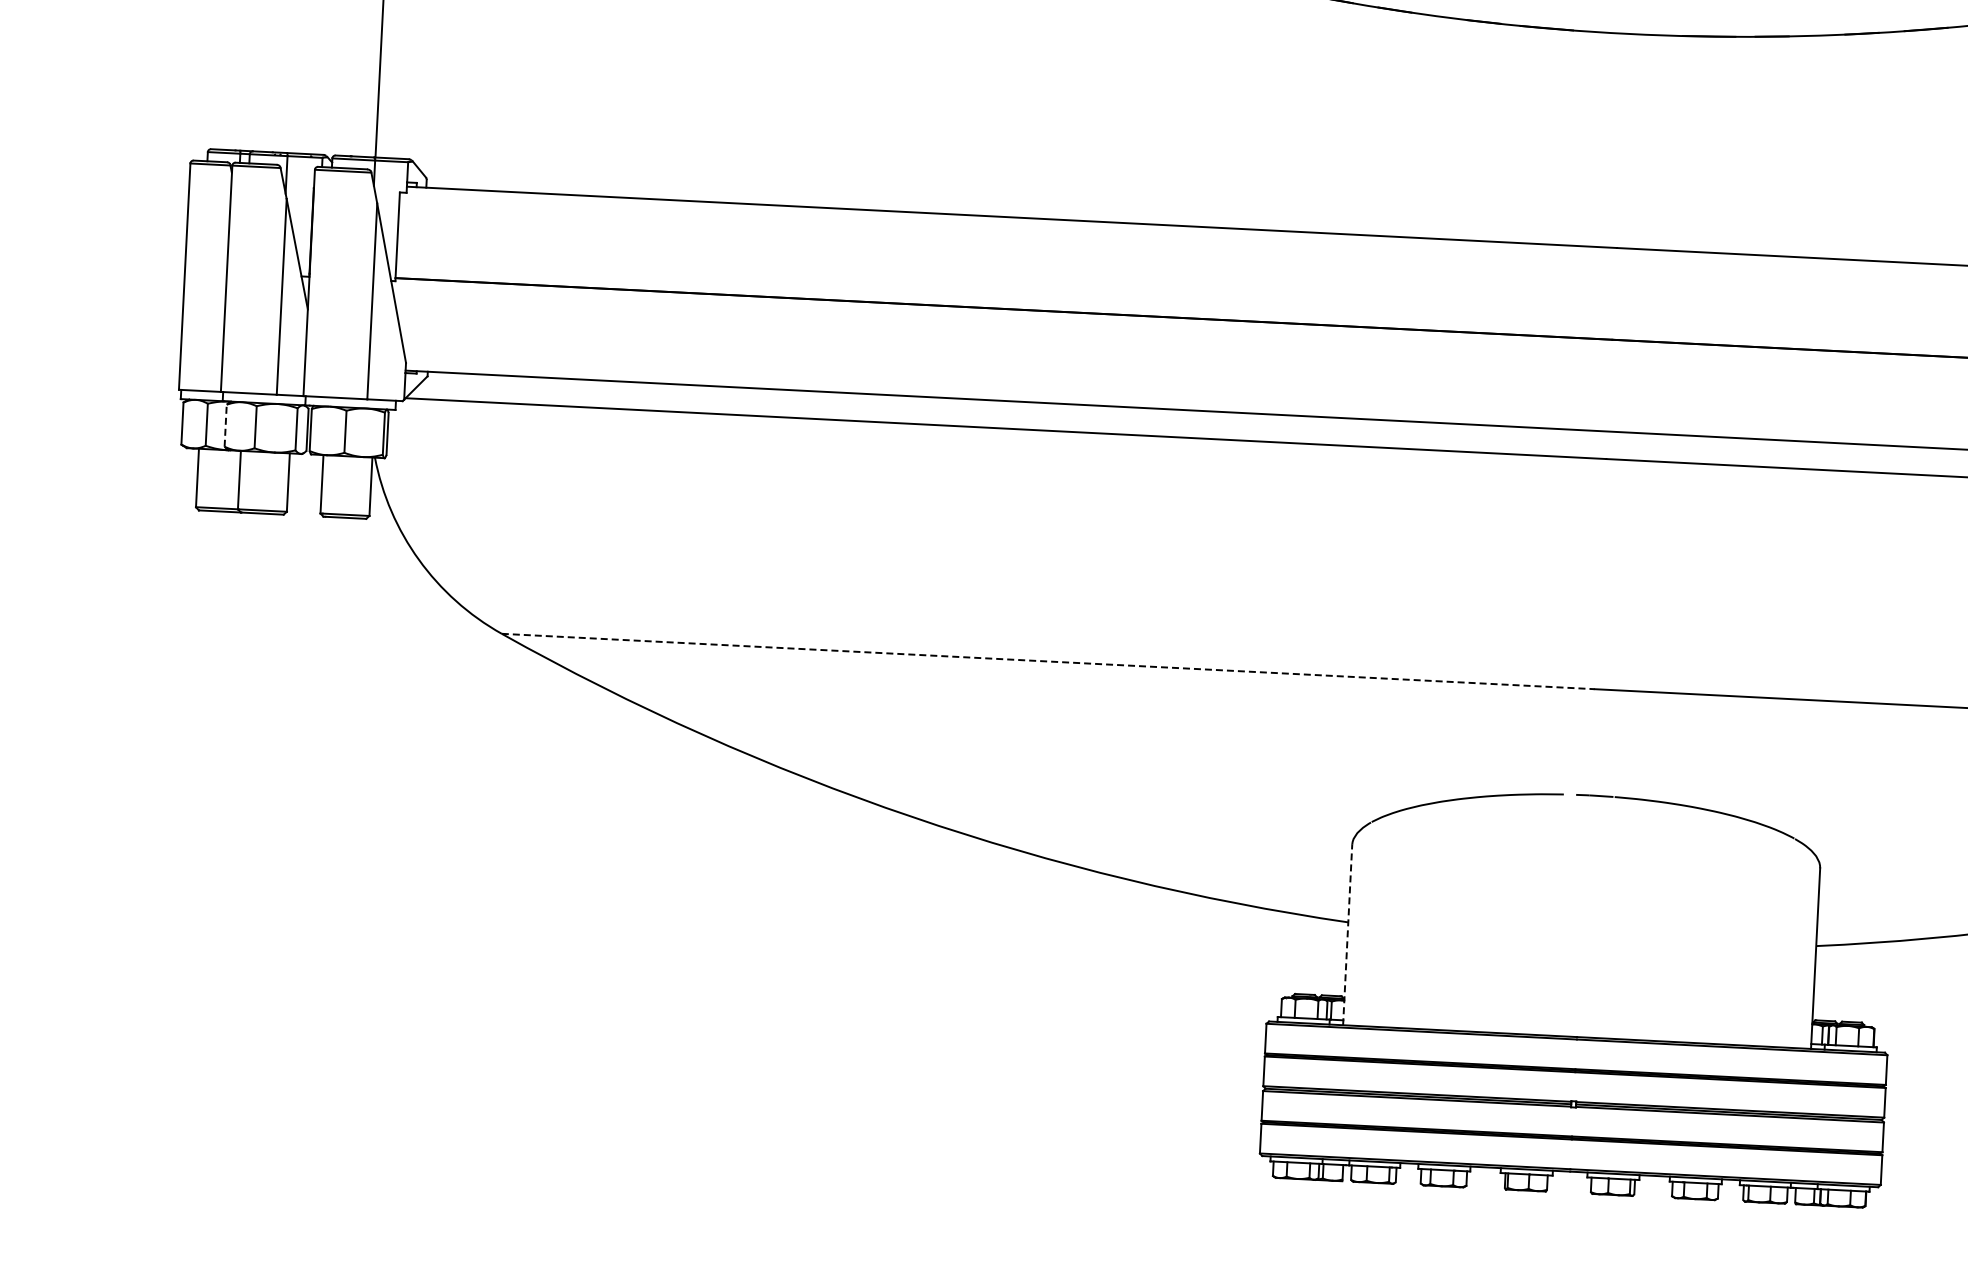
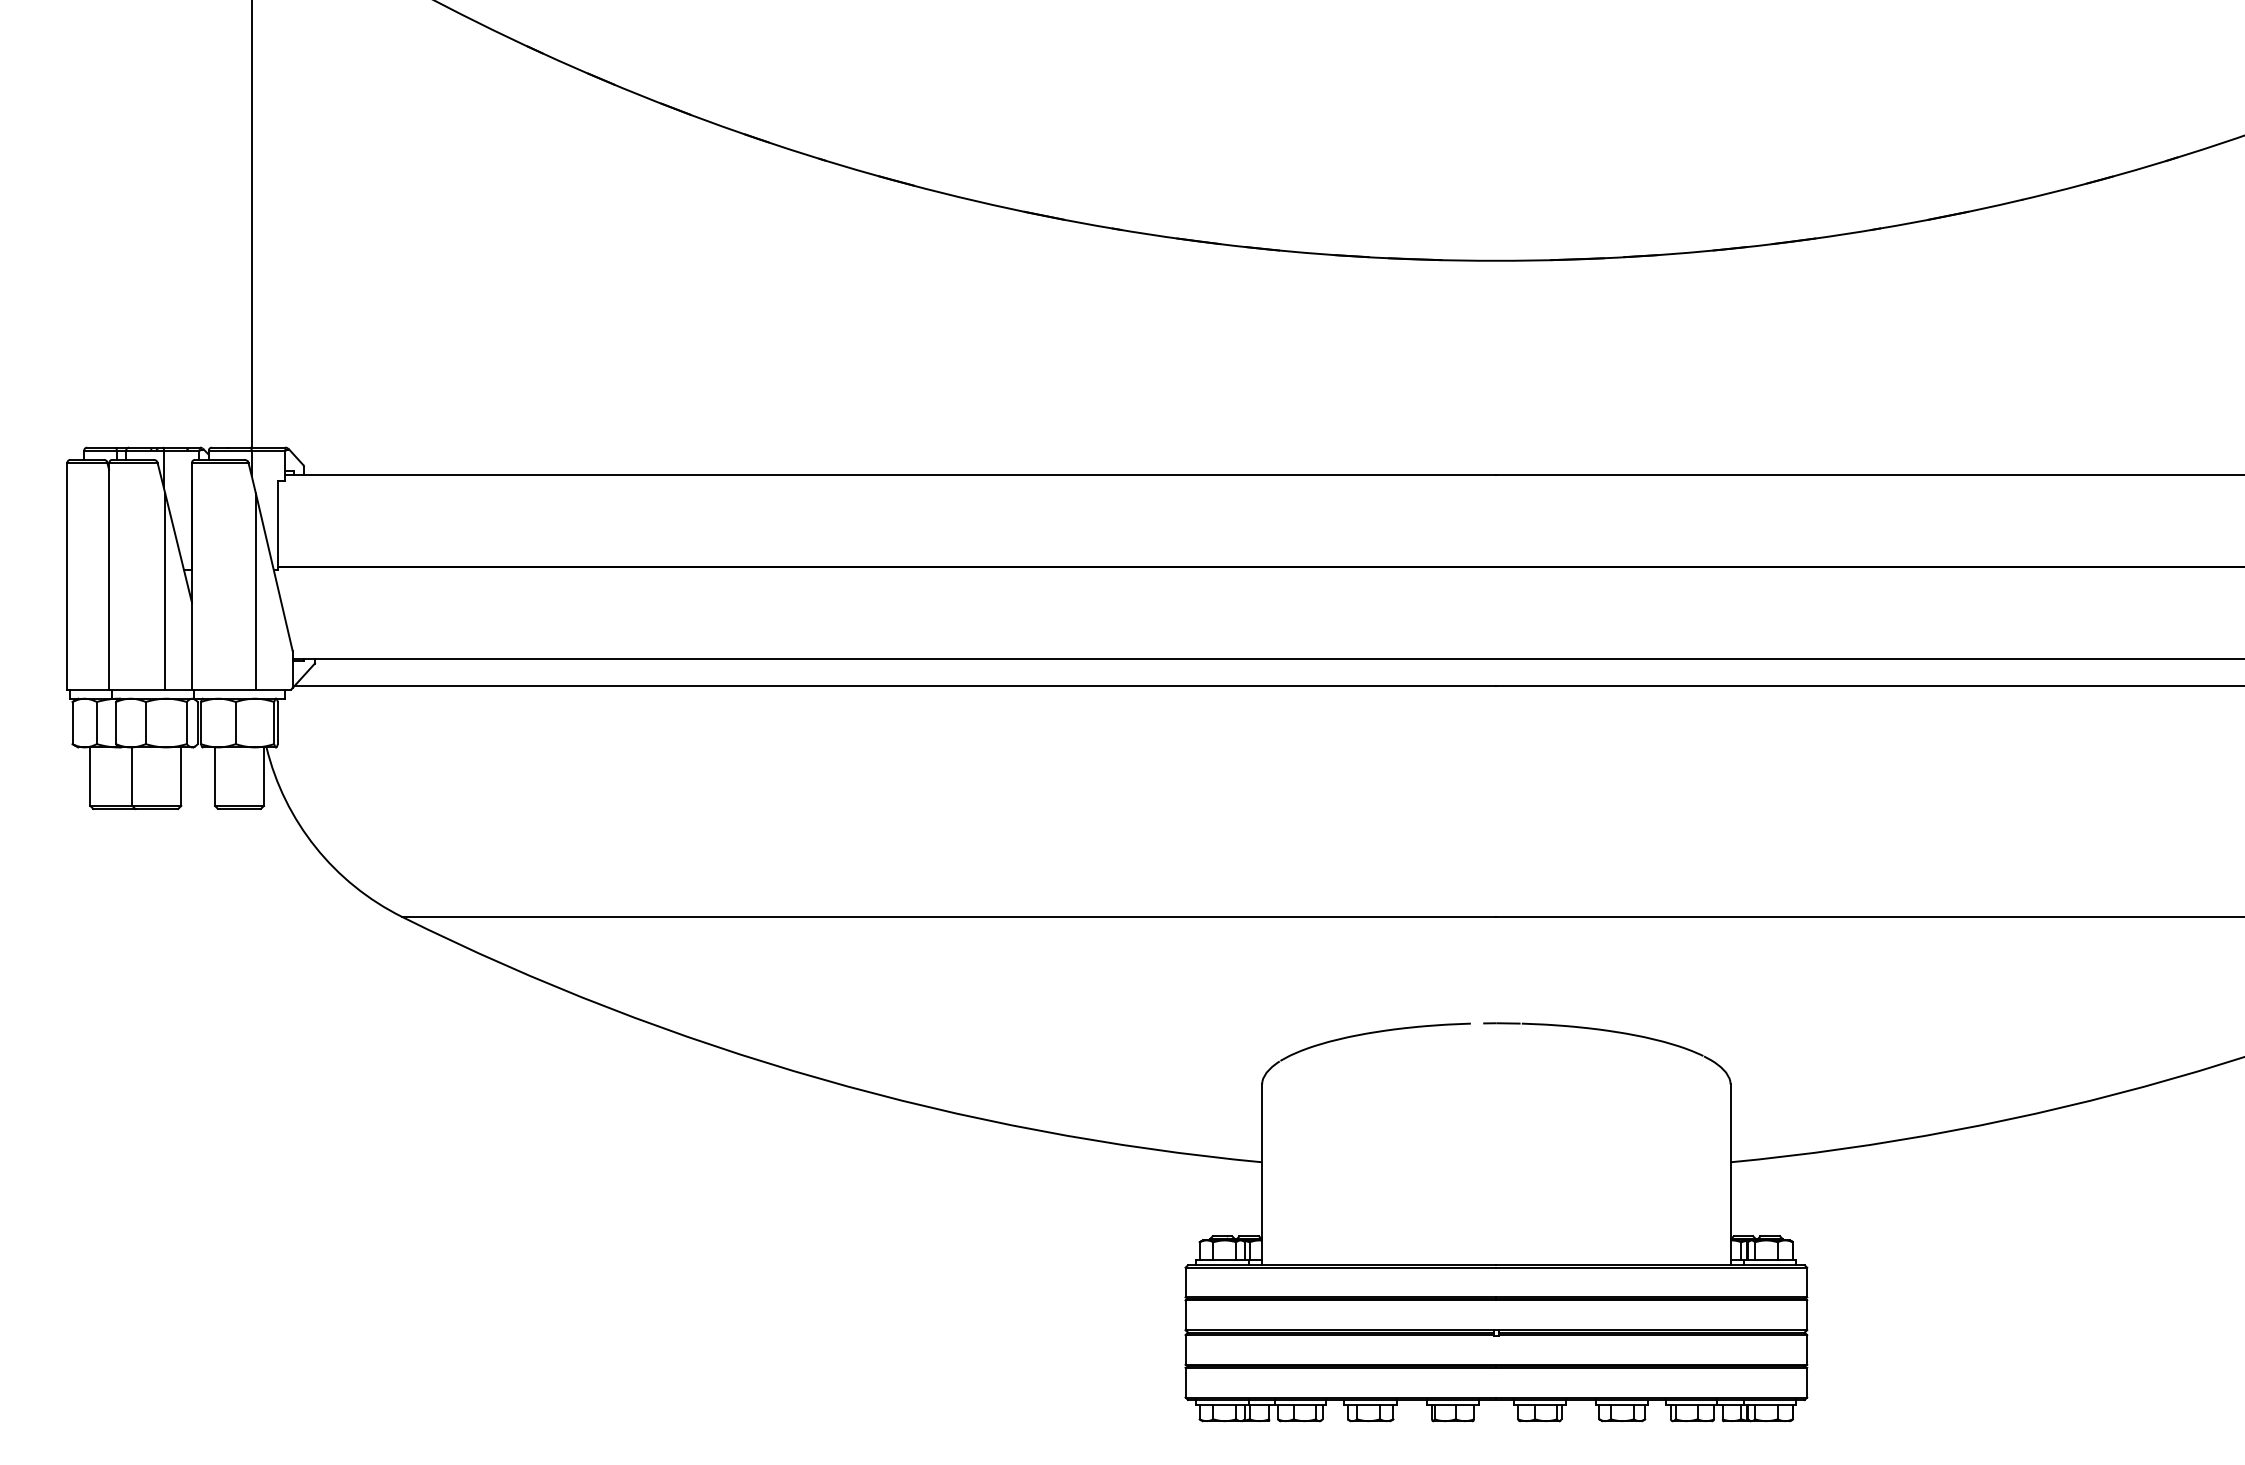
line: (225, 425) -> (115, 722), dashed -> solid
line: (1048, 661) -> (949, 916), dashed -> solid
line: (1348, 934) -> (1262, 1174), dashed -> solid

